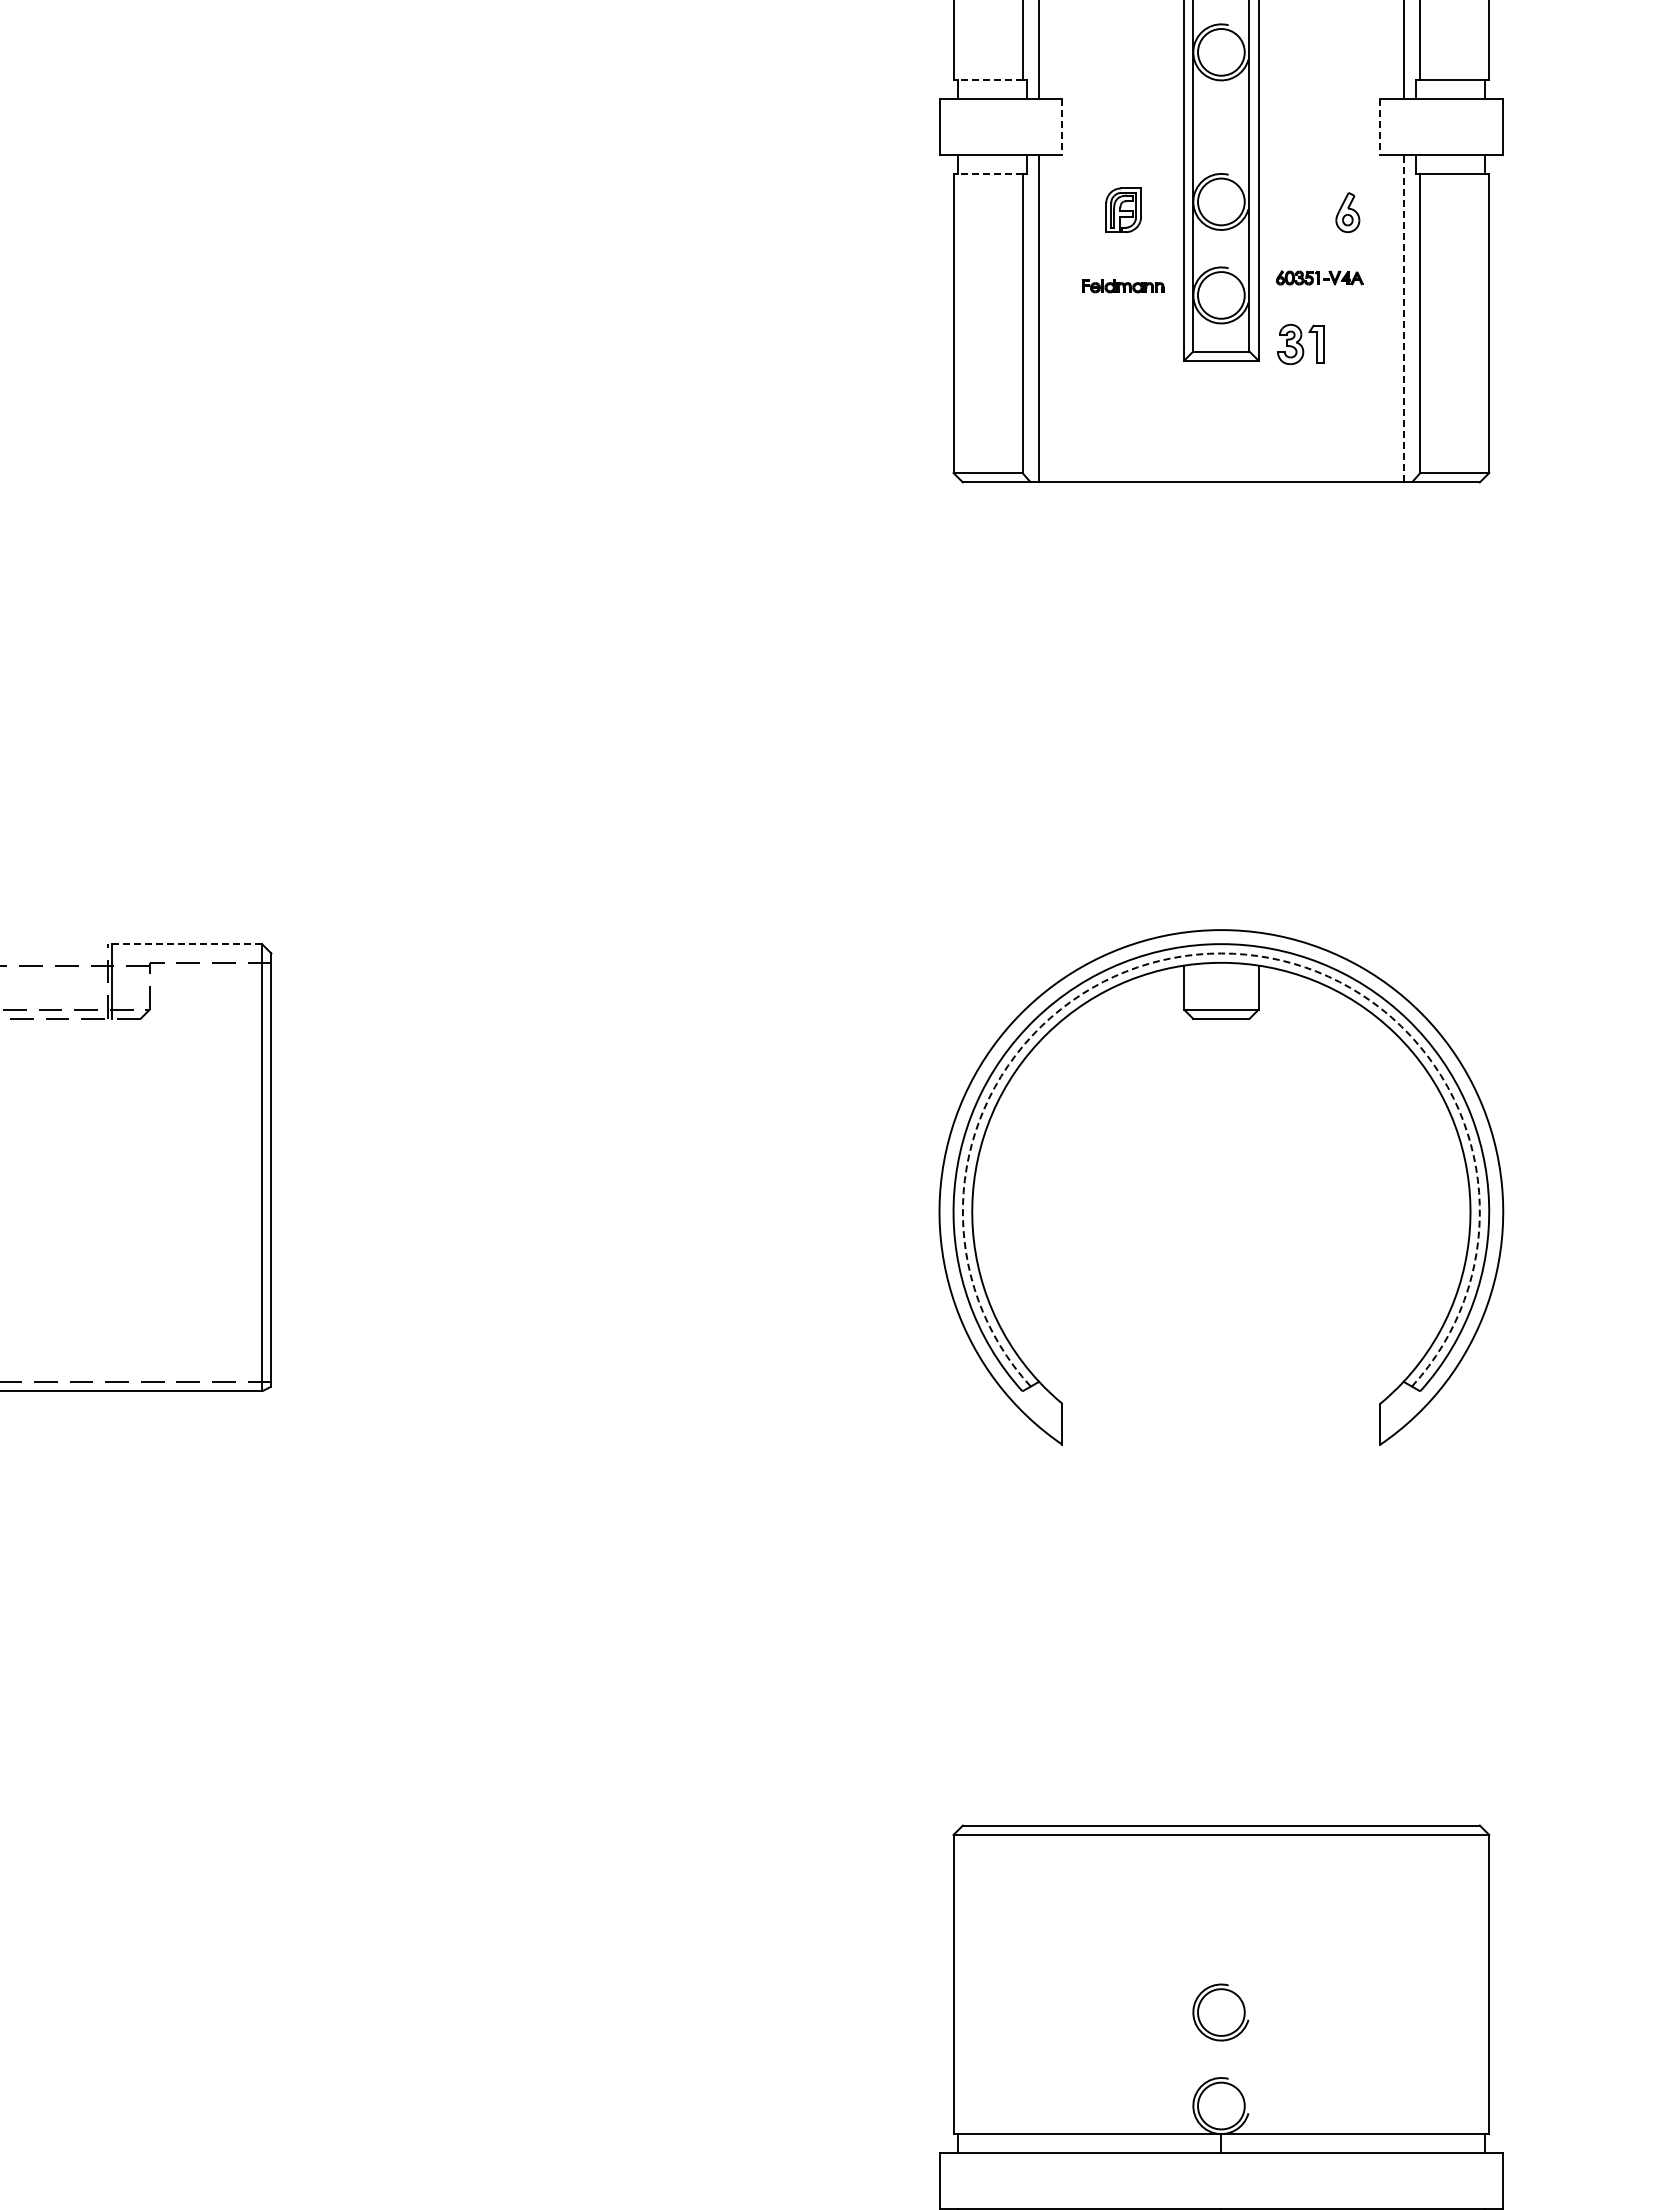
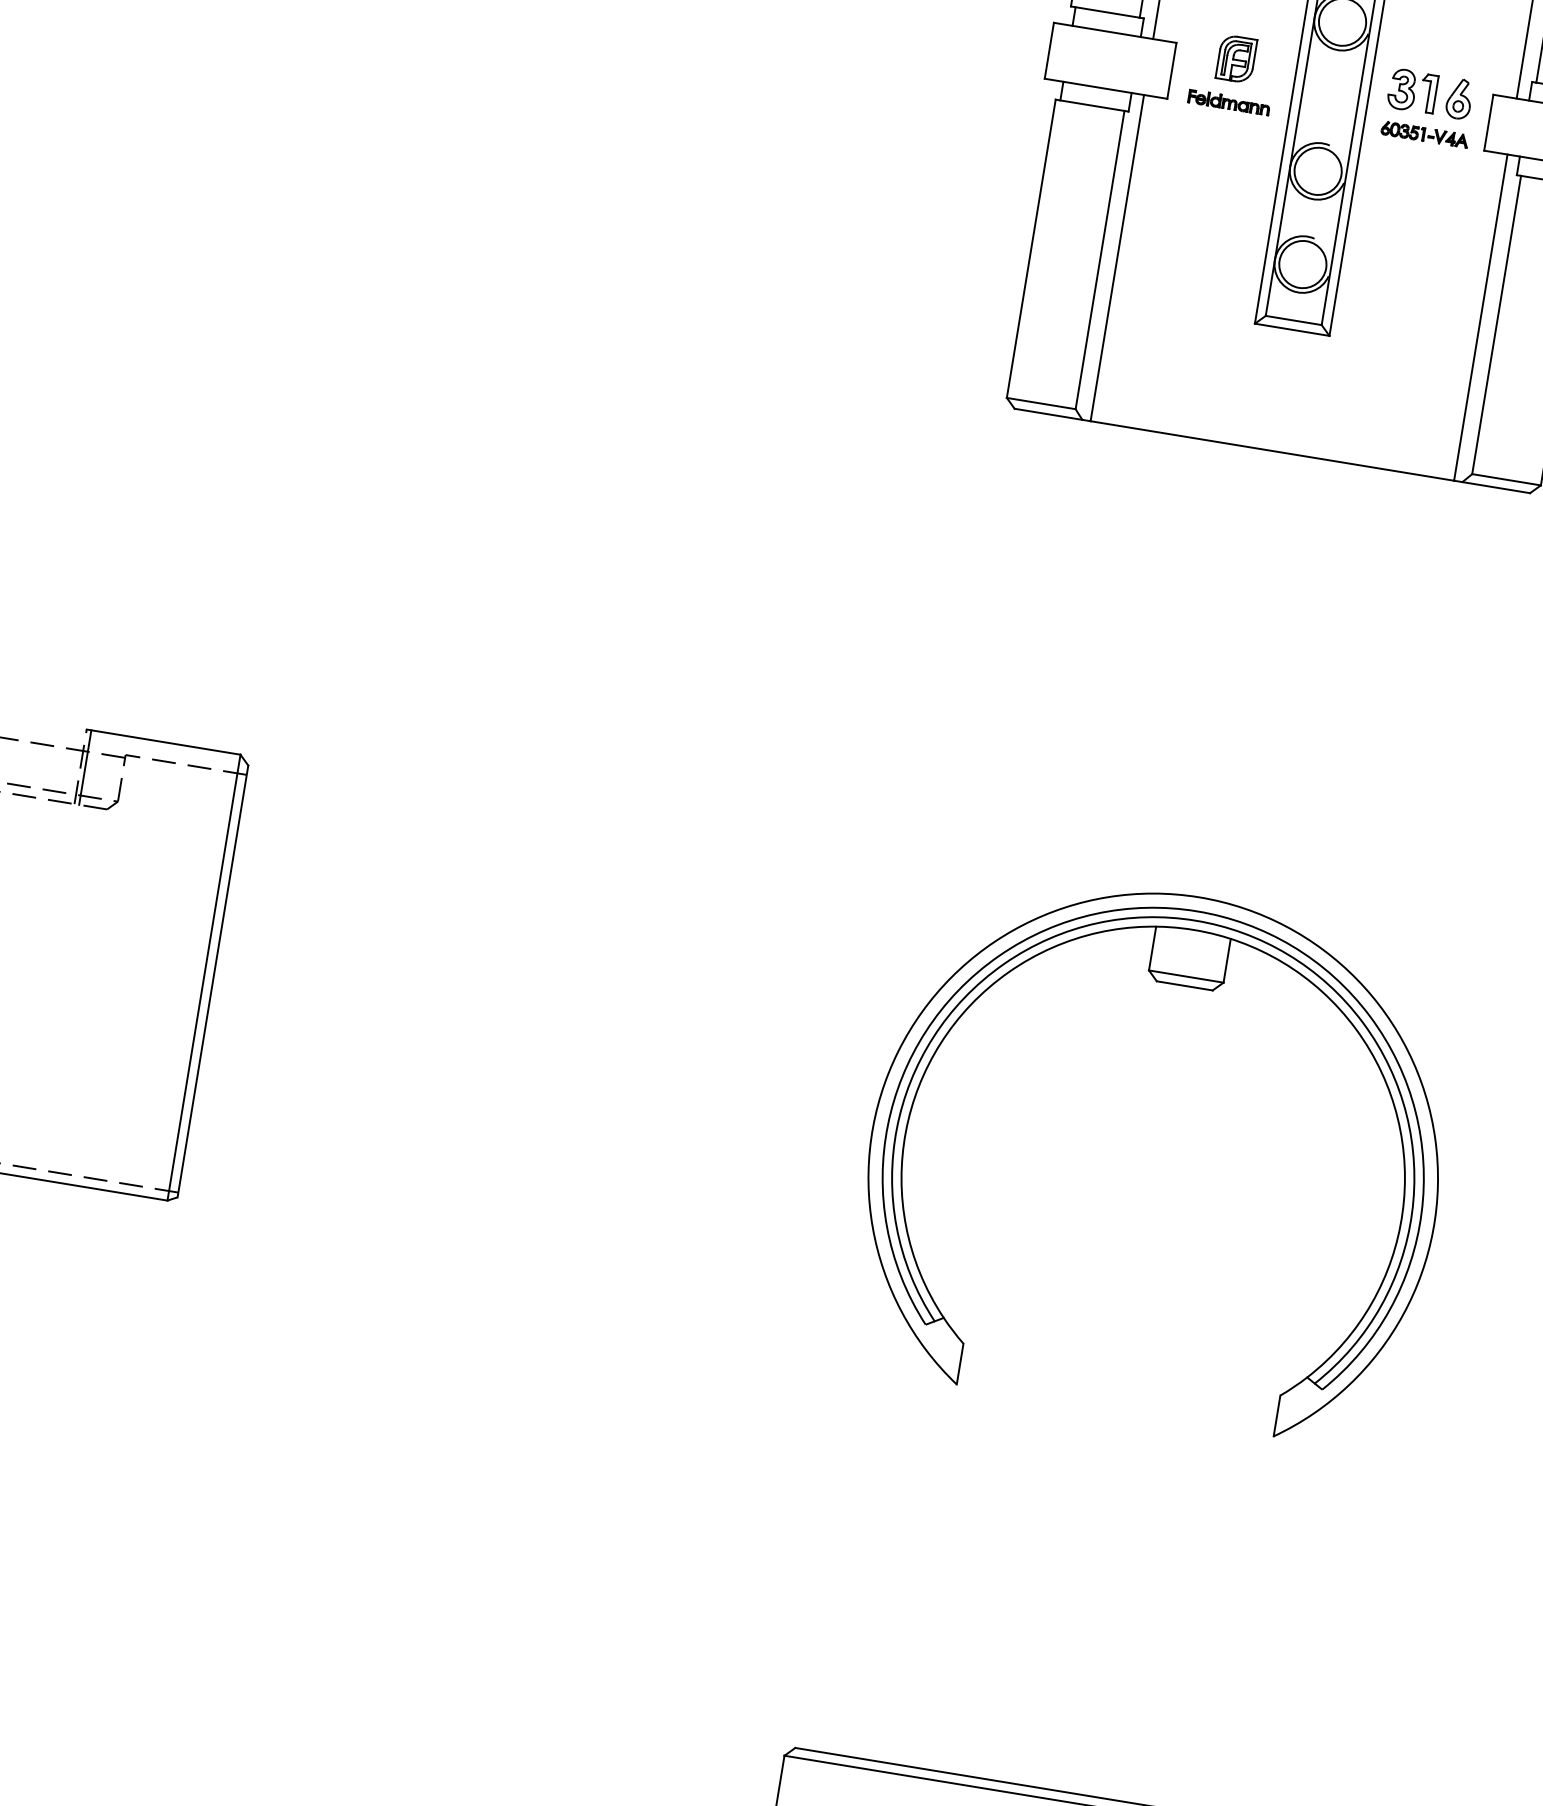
line: (987, 80) -> (1104, 12), dashed -> solid
line: (1062, 127) -> (1171, 71), dashed -> solid
line: (1380, 127) -> (1488, 123), dashed -> solid
line: (987, 173) -> (1089, 104), dashed -> solid
part: (1123, 209) -> (1236, 58), moved
part: (1347, 212) -> (1459, 98), moved
part: (1319, 277) -> (1424, 134), moved
part: (1123, 286) -> (1229, 103), moved
line: (1403, 318) -> (1480, 317), dashed -> solid
part: (1300, 344) -> (1412, 91), moved
line: (184, 944) -> (163, 742), dashed -> solid
arc: (1221, 953) -> (1195, 920), dashed -> solid

